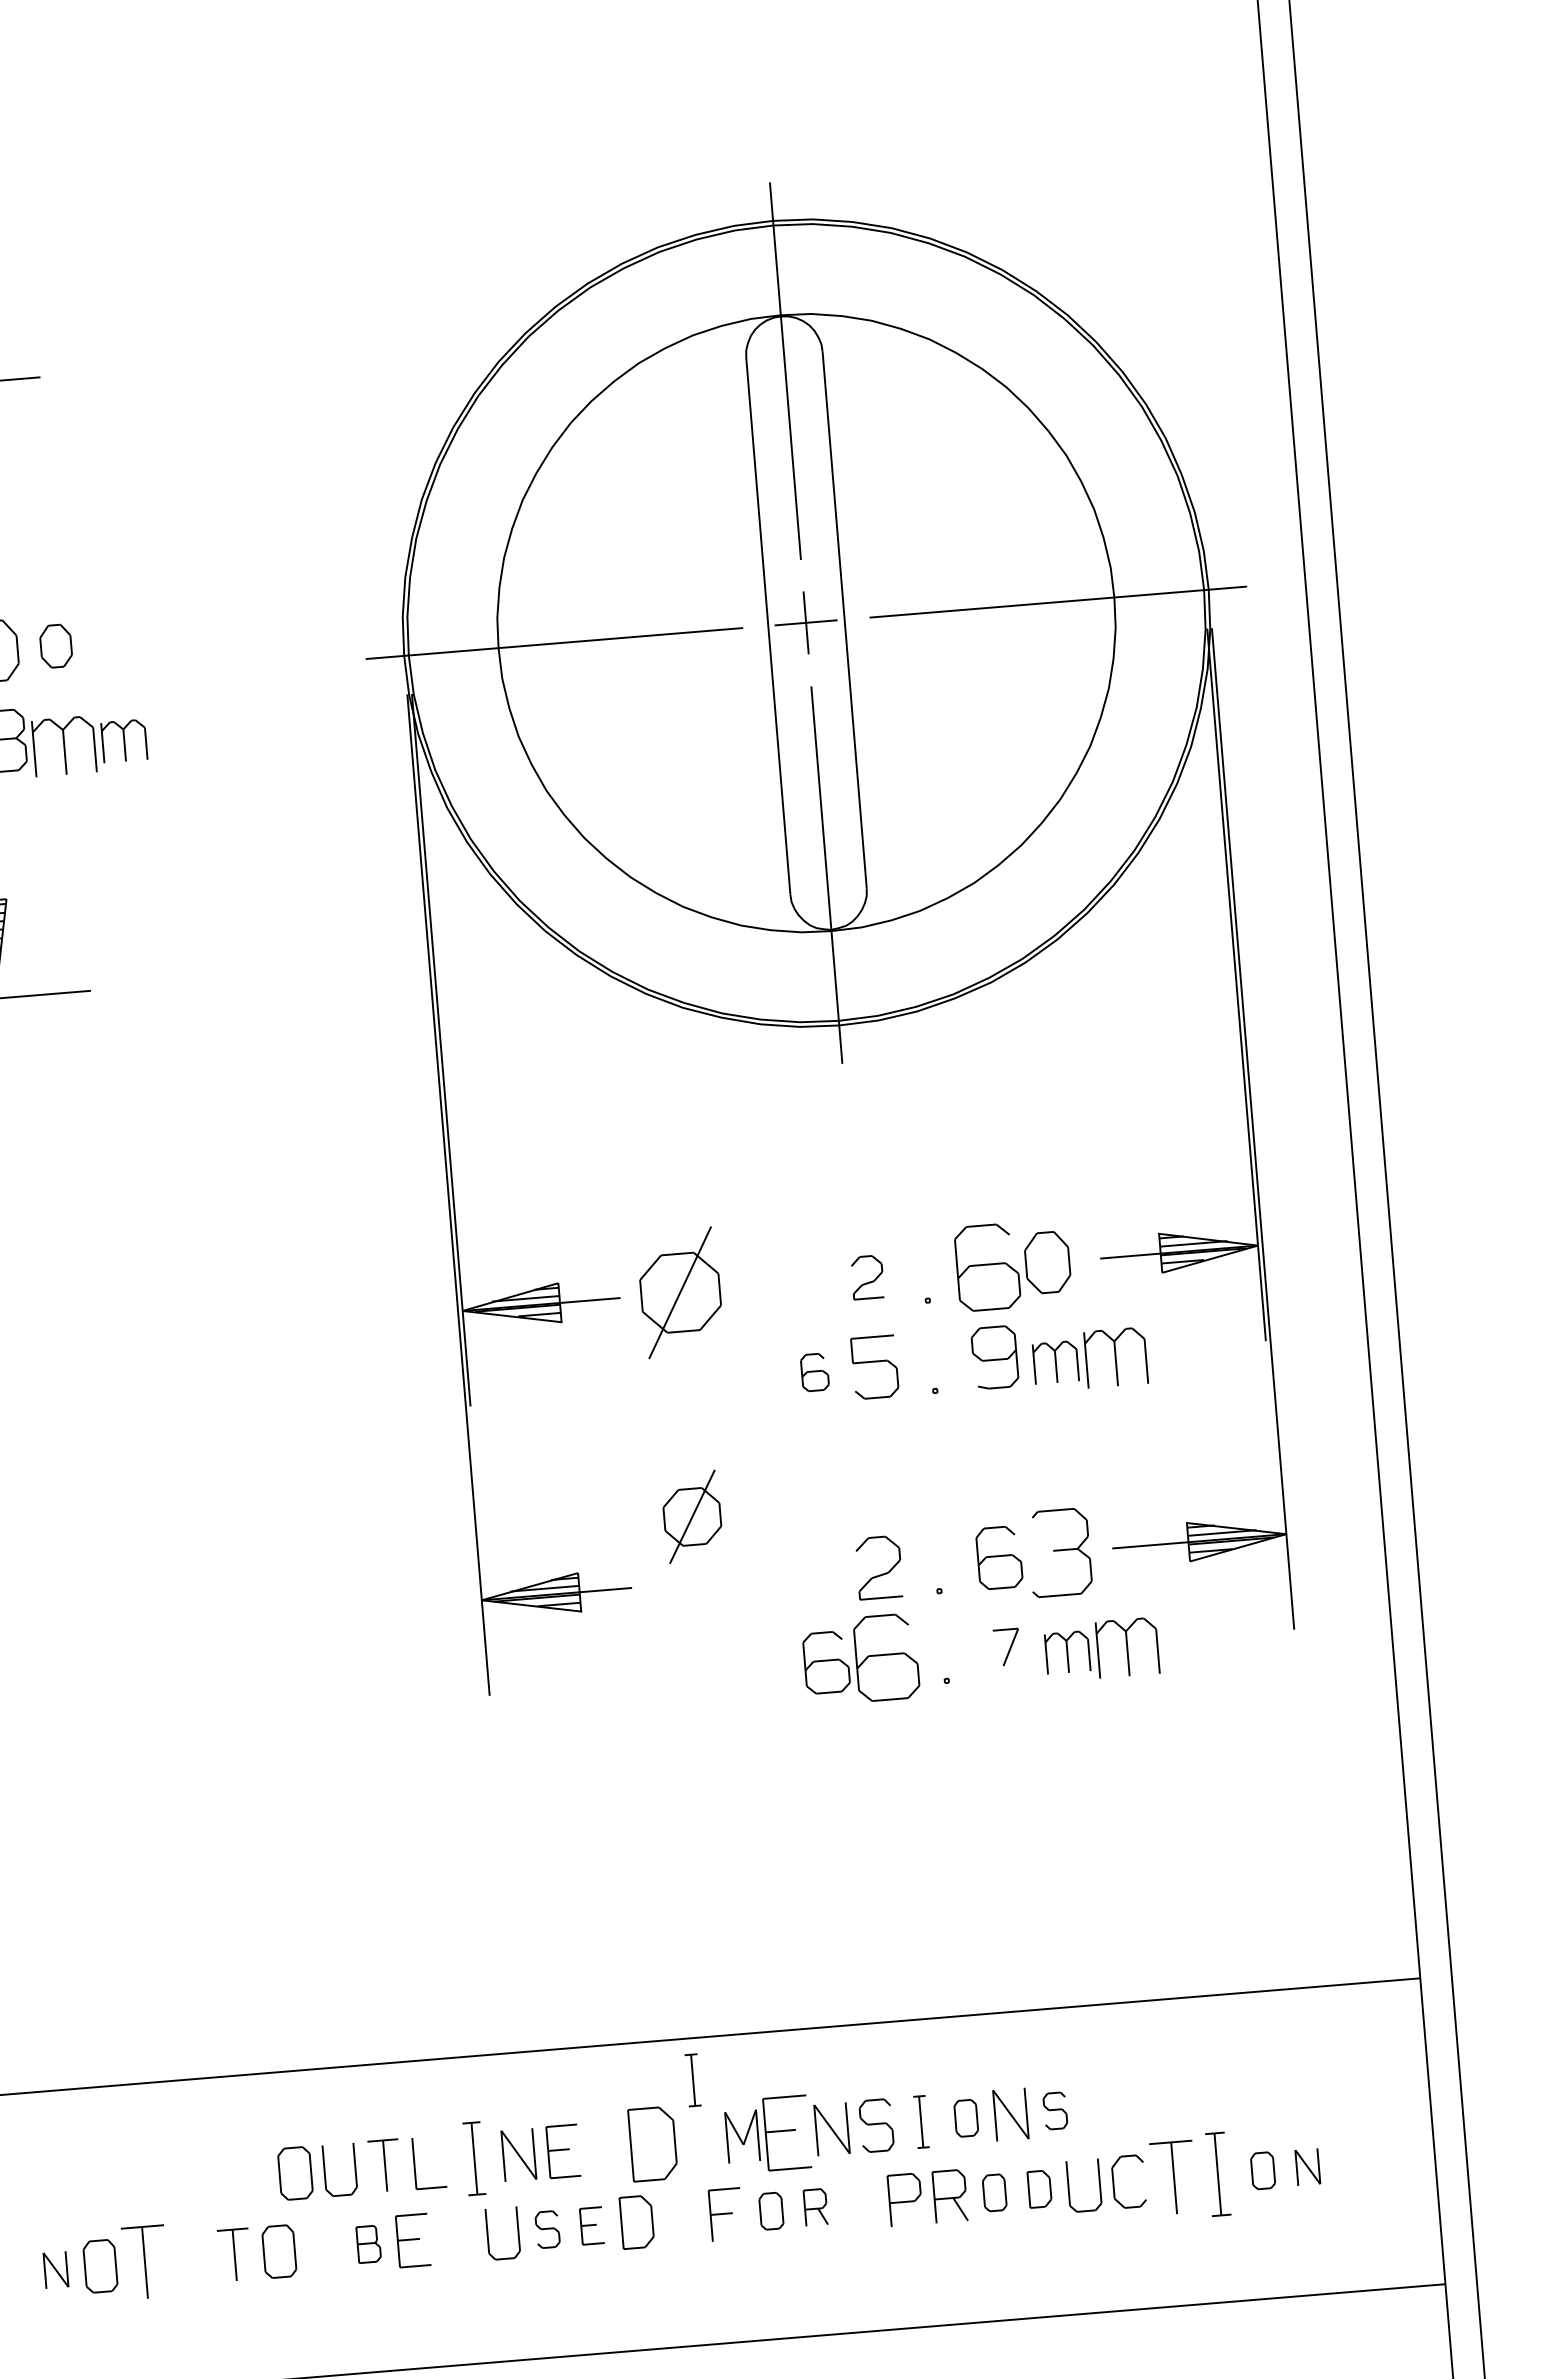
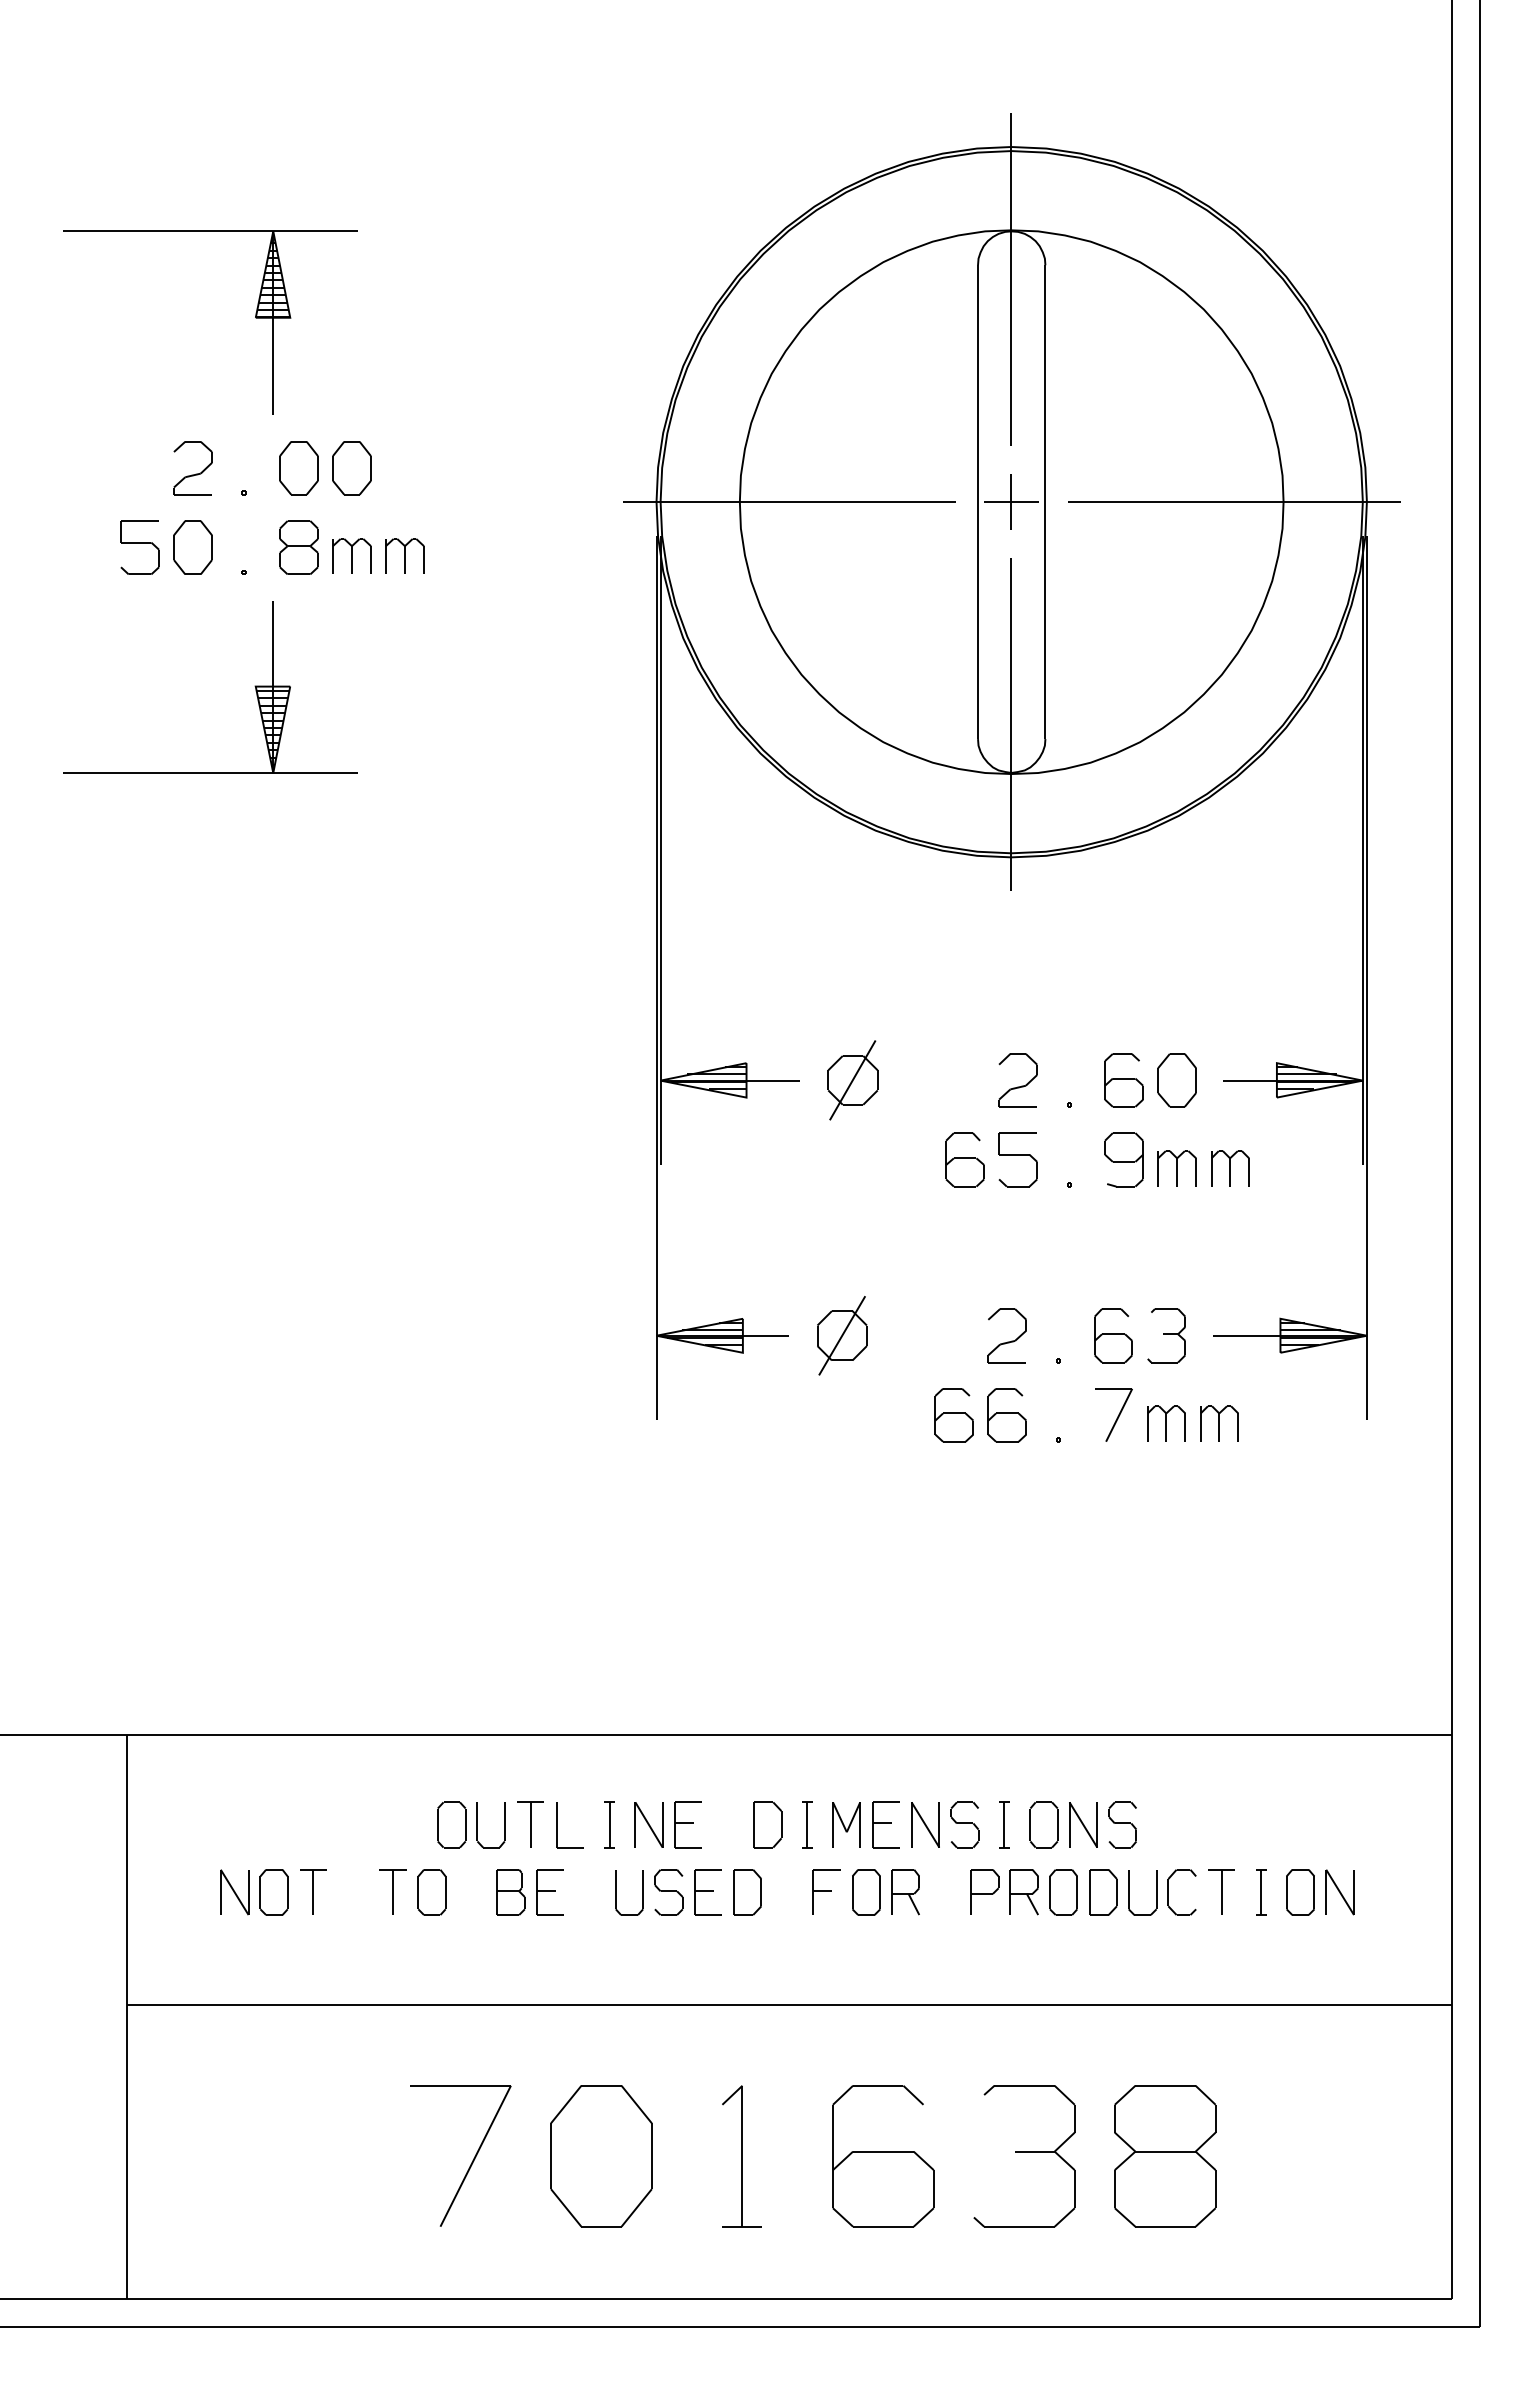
part: (55, 646) -> (351, 468), size x1.43
part: (63, 745) -> (351, 555), size x0.71
part: (986, 1267) -> (1123, 1080), size x0.71
part: (866, 1277) -> (1017, 1080), size x1.43
part: (680, 1292) -> (852, 1080), size x0.71
part: (1116, 1357) -> (1230, 1168), size x0.71
part: (814, 1372) -> (964, 1159), size x1.67
part: (692, 1516) -> (842, 1335), moved
part: (1059, 1552) -> (1166, 1335), size x0.71
part: (1006, 1646) -> (1113, 1414), size x1.67
part: (1127, 1647) -> (1219, 1423), size x0.71
part: (885, 1658) -> (1006, 1415), size x0.71
part: (693, 2079) -> (807, 1824), moved
part: (1055, 2110) -> (1122, 1824), size x1.43
part: (965, 2117) -> (1043, 1824), size x1.43
part: (786, 2132) -> (885, 1824), size x0.71
part: (653, 2143) -> (767, 1824), size x0.71
part: (474, 2158) -> (609, 1824), size x0.71
part: (1307, 2167) -> (1339, 1892), size x1.43
part: (1263, 2170) -> (1300, 1892), size x1.43
part: (1218, 2174) -> (1261, 1892), size x0.62
part: (1173, 2177) -> (1221, 1891), size x0.71
part: (1039, 2189) -> (1103, 1892), size x1.43
part: (994, 2192) -> (1063, 1892), size x1.43
part: (815, 2207) -> (905, 1892), size x1.43
part: (771, 2211) -> (866, 1892), size x1.43
part: (591, 2226) -> (707, 1892), size x1.43
part: (547, 2229) -> (668, 1892), size x1.43
part: (368, 2244) -> (510, 1892), size x1.43
part: (145, 2261) -> (313, 1891), size x0.71
part: (55, 2270) -> (234, 1892), size x1.43

